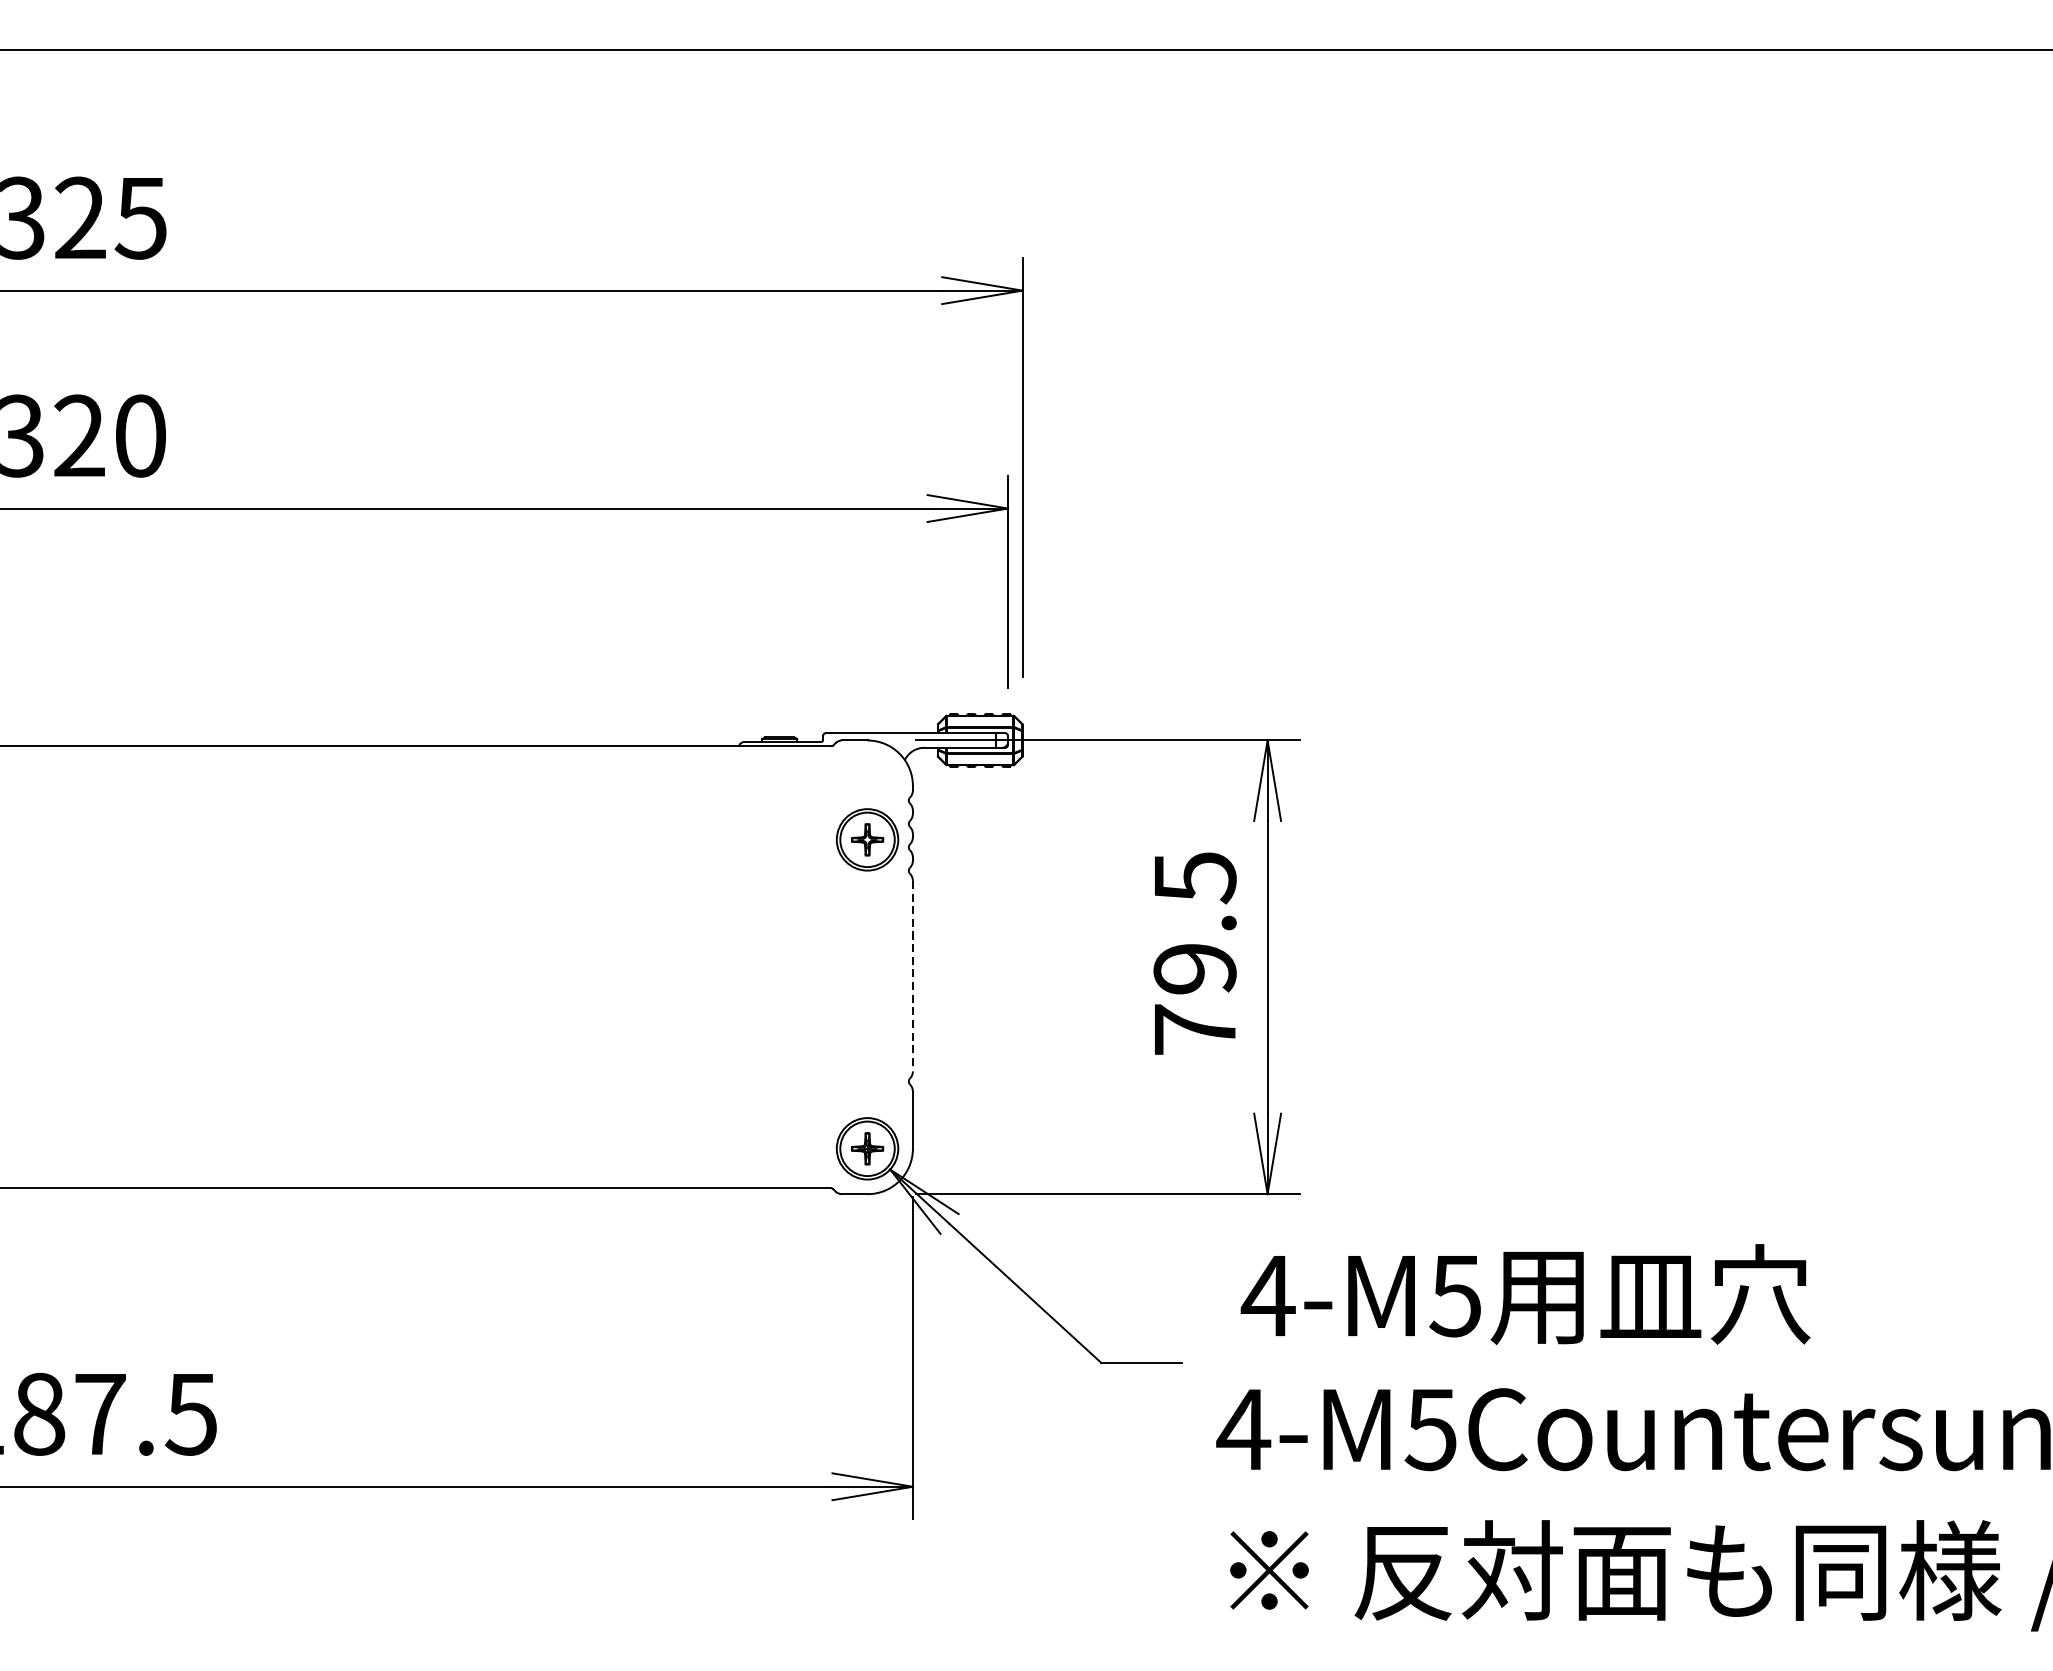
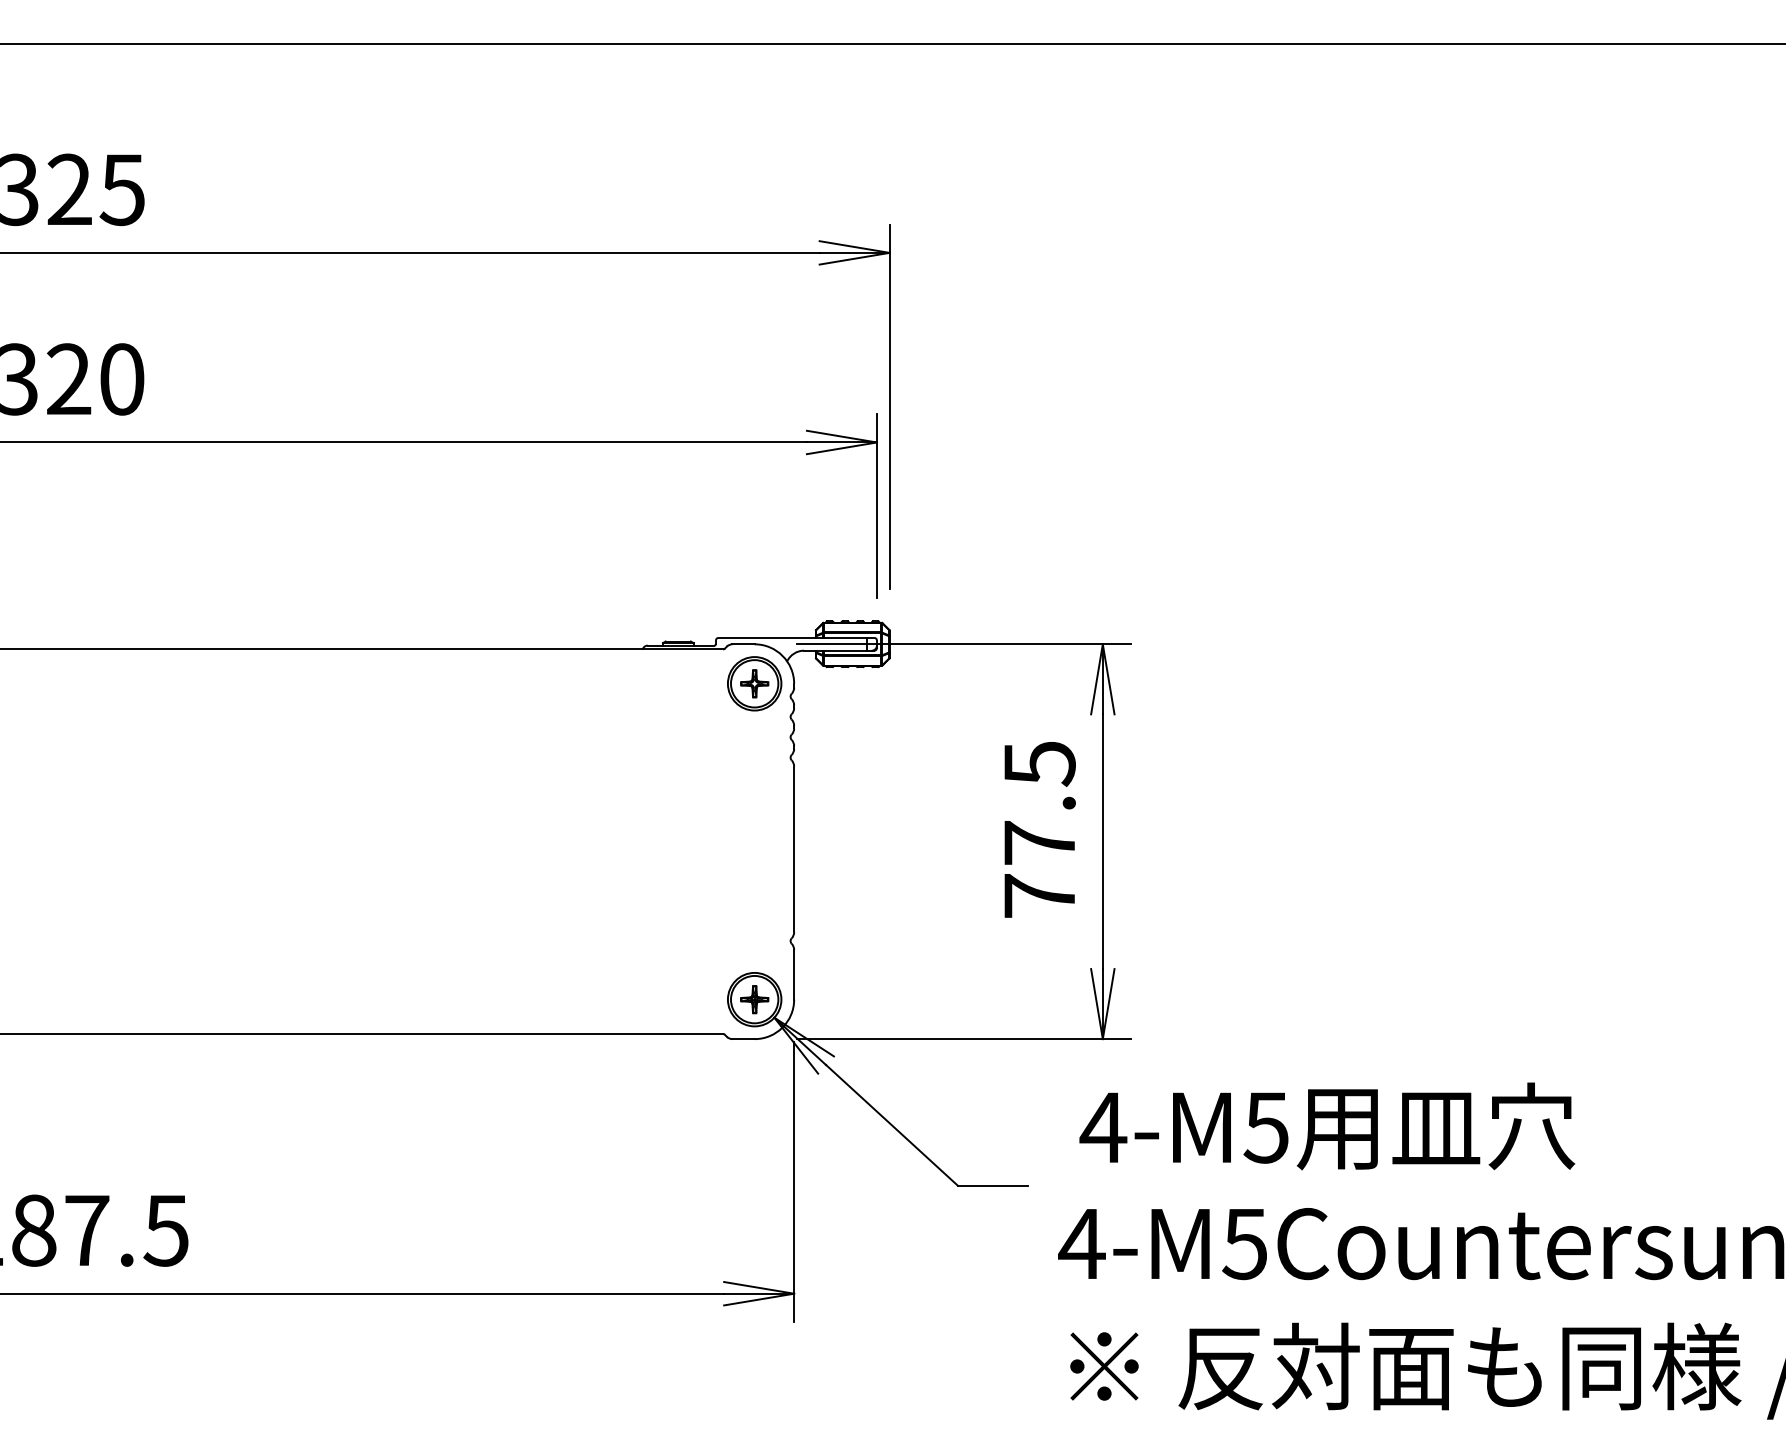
part: (867, 839) -> (754, 683), moved
text: (1194, 969) -> (1039, 843), 79.5 -> 77.5
line: (913, 976) -> (794, 849), dashed -> solid

